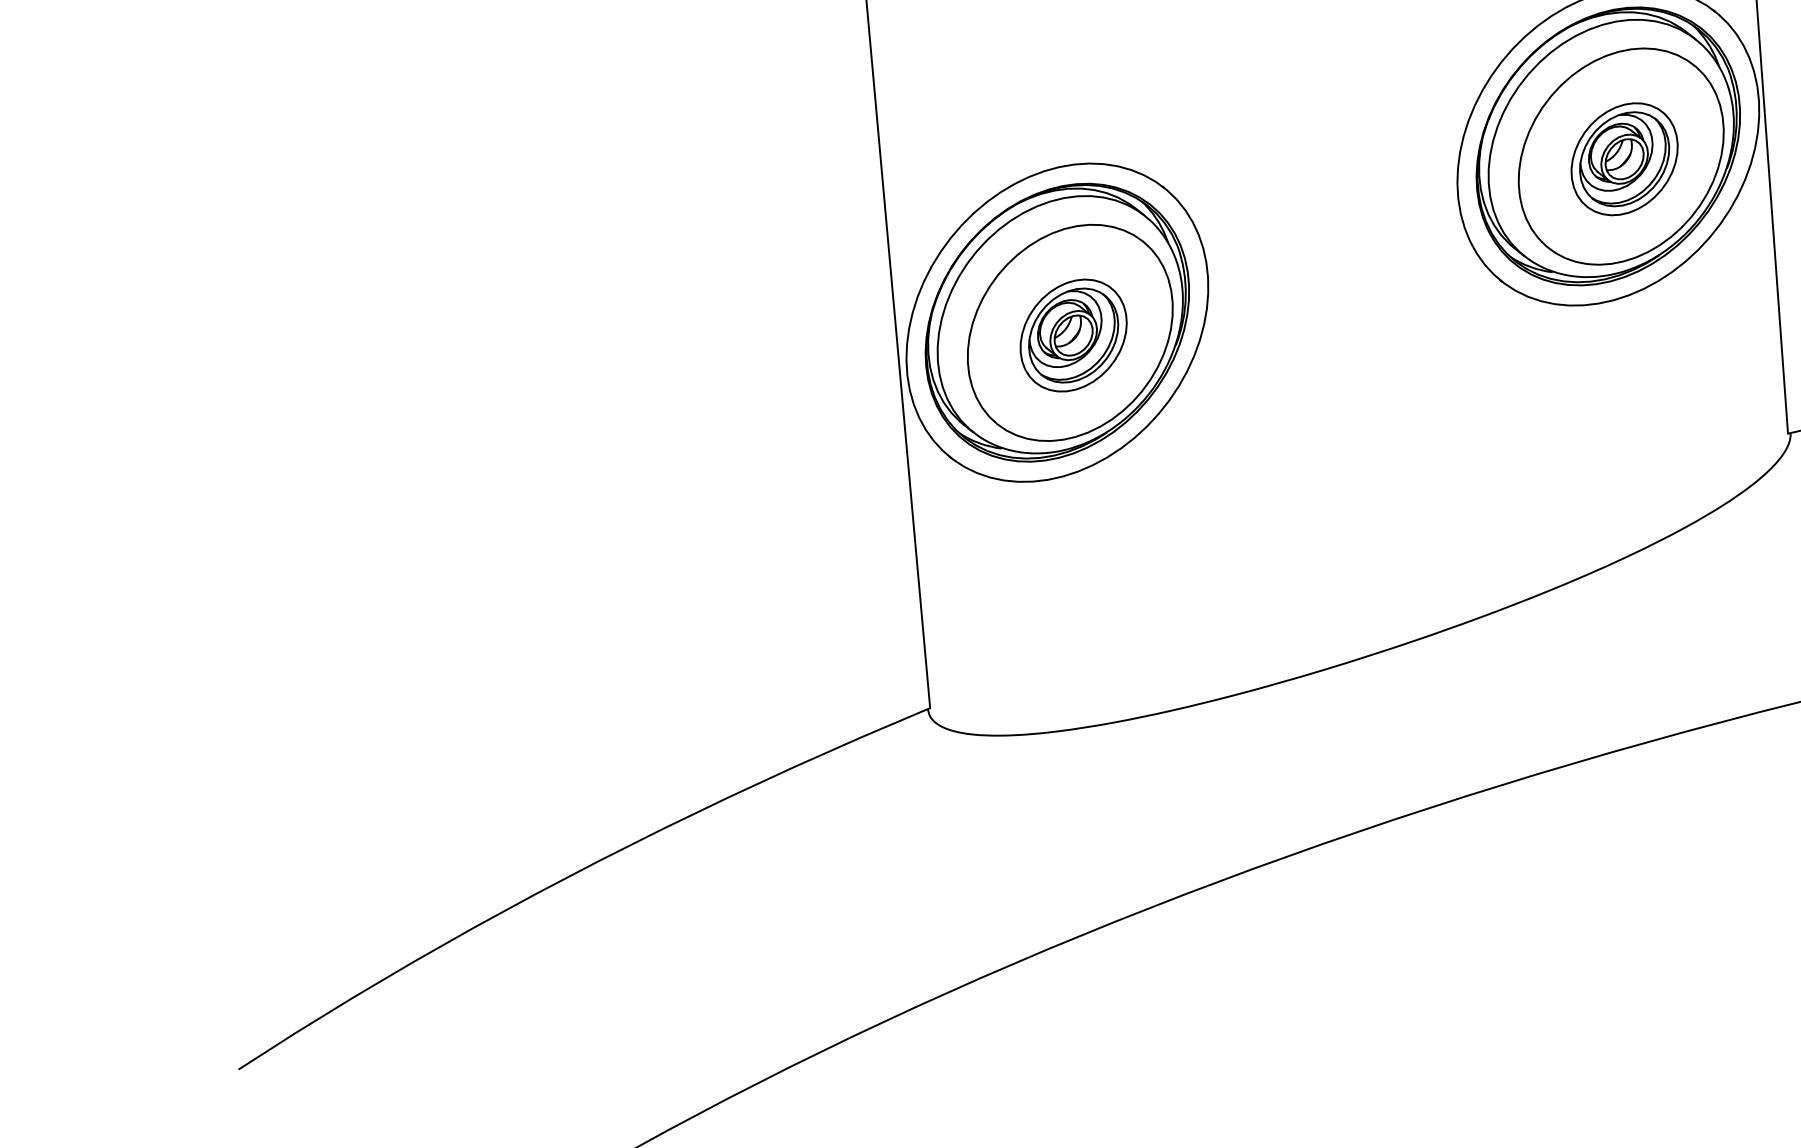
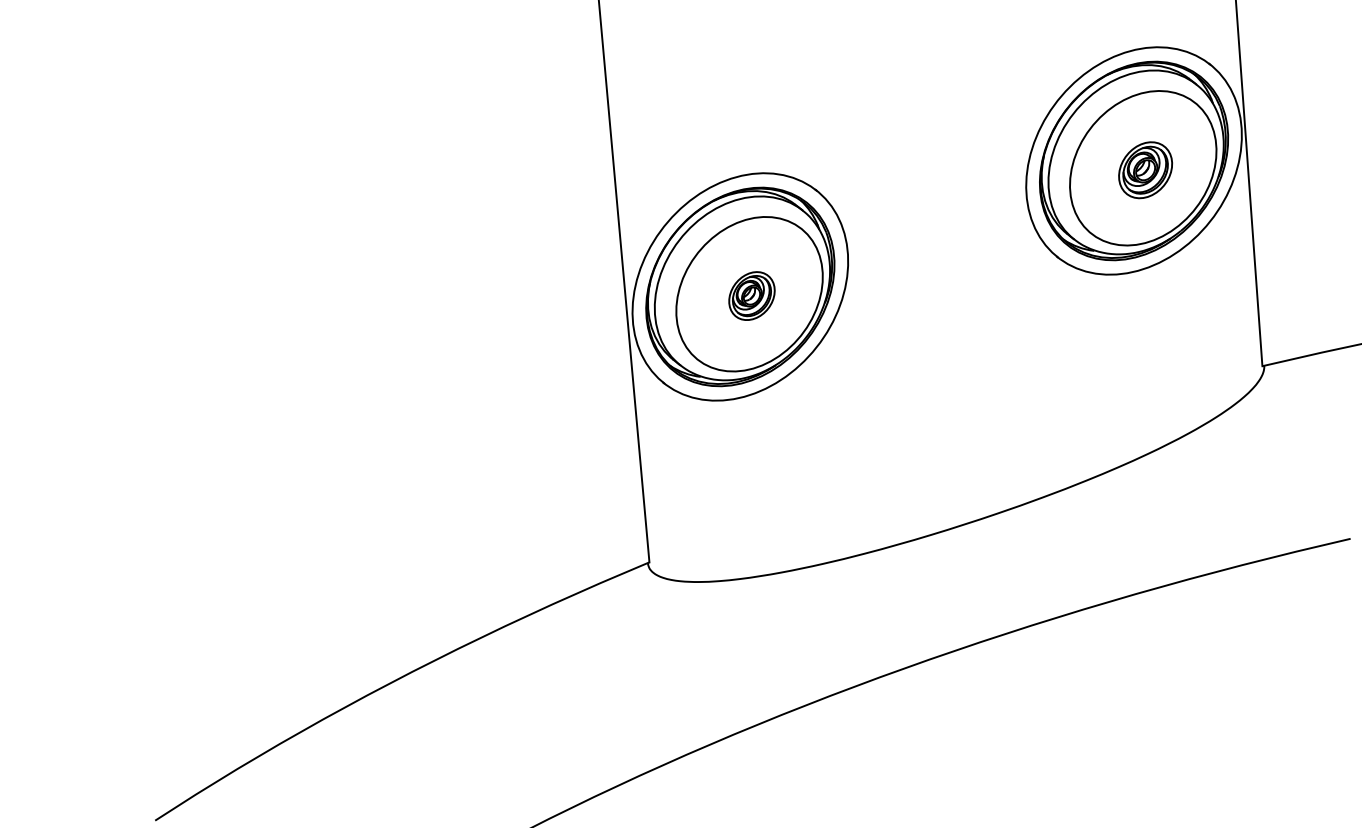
part: (1624, 159) -> (1145, 170), size x0.7
part: (1072, 334) -> (751, 295), size x0.6

